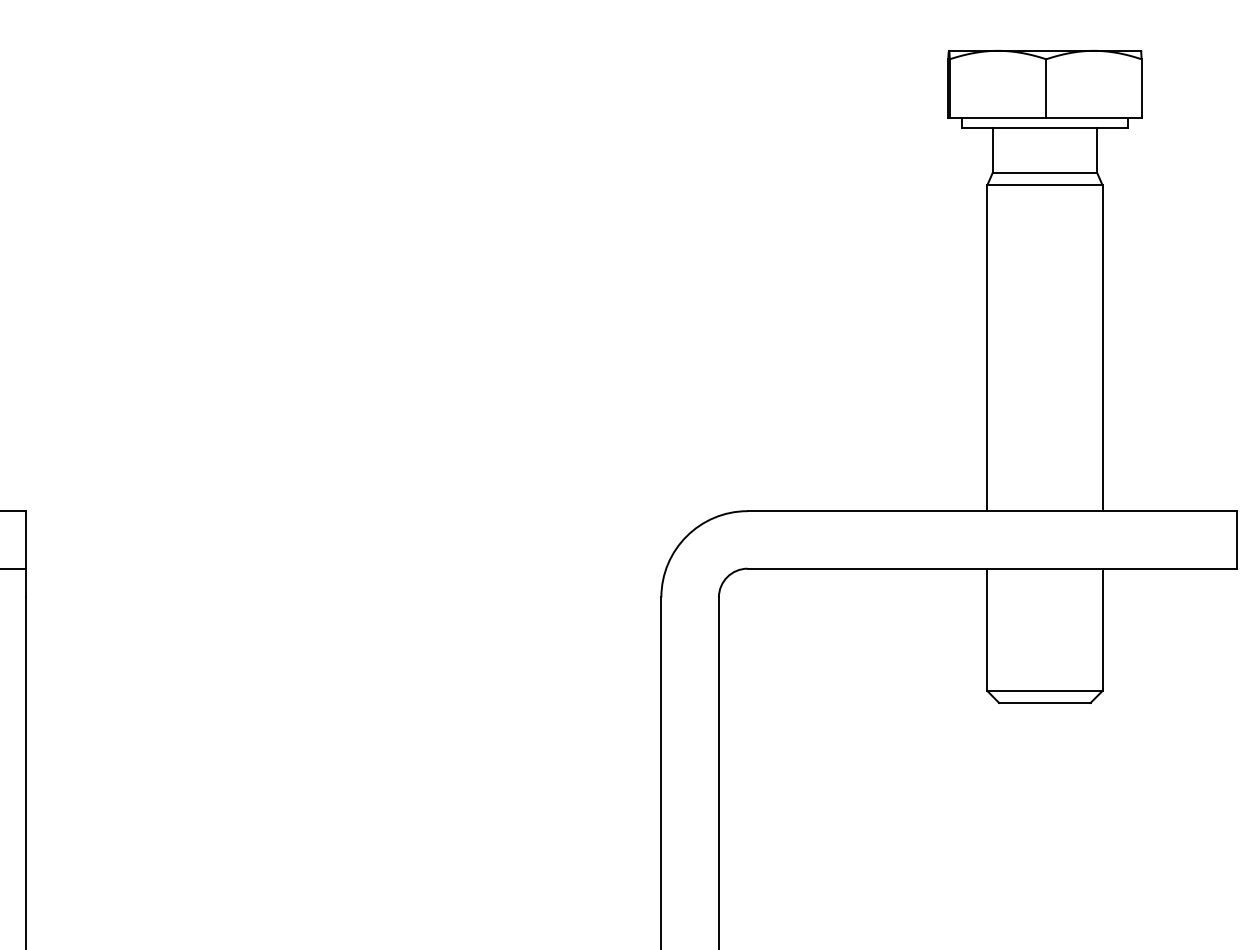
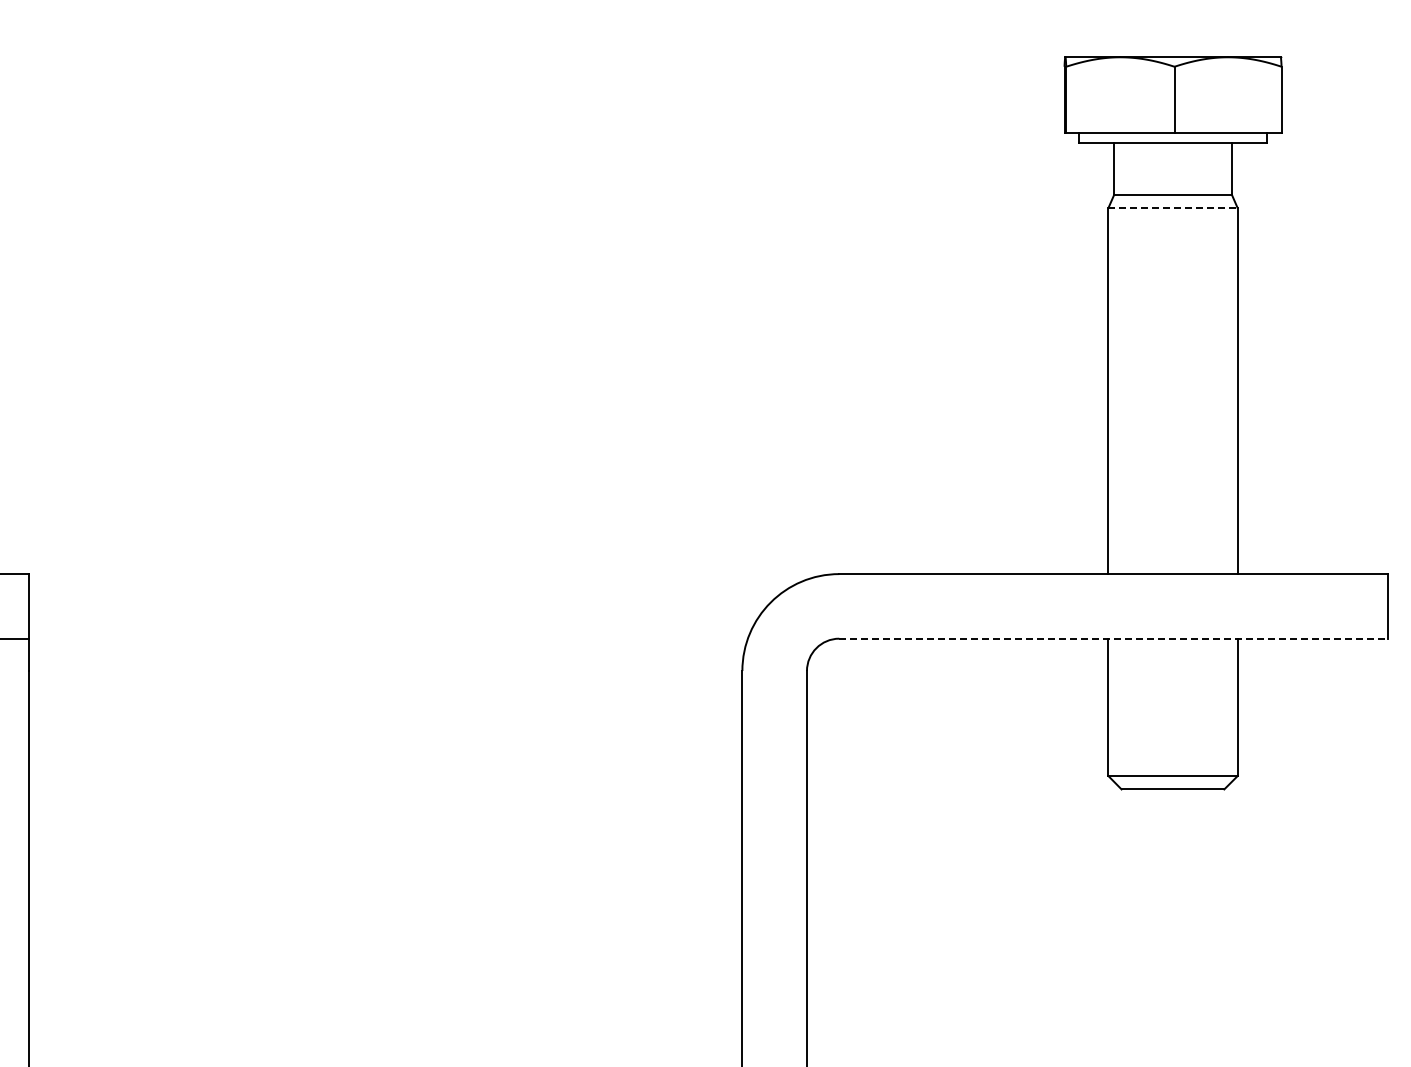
line: (1045, 185) -> (1173, 208), solid -> dashed
line: (991, 568) -> (1113, 638), solid -> dashed

